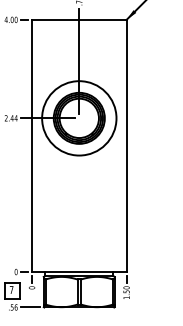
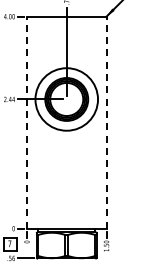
line: (32, 145) -> (27, 122), solid -> dashed
line: (126, 145) -> (106, 122), solid -> dashed

